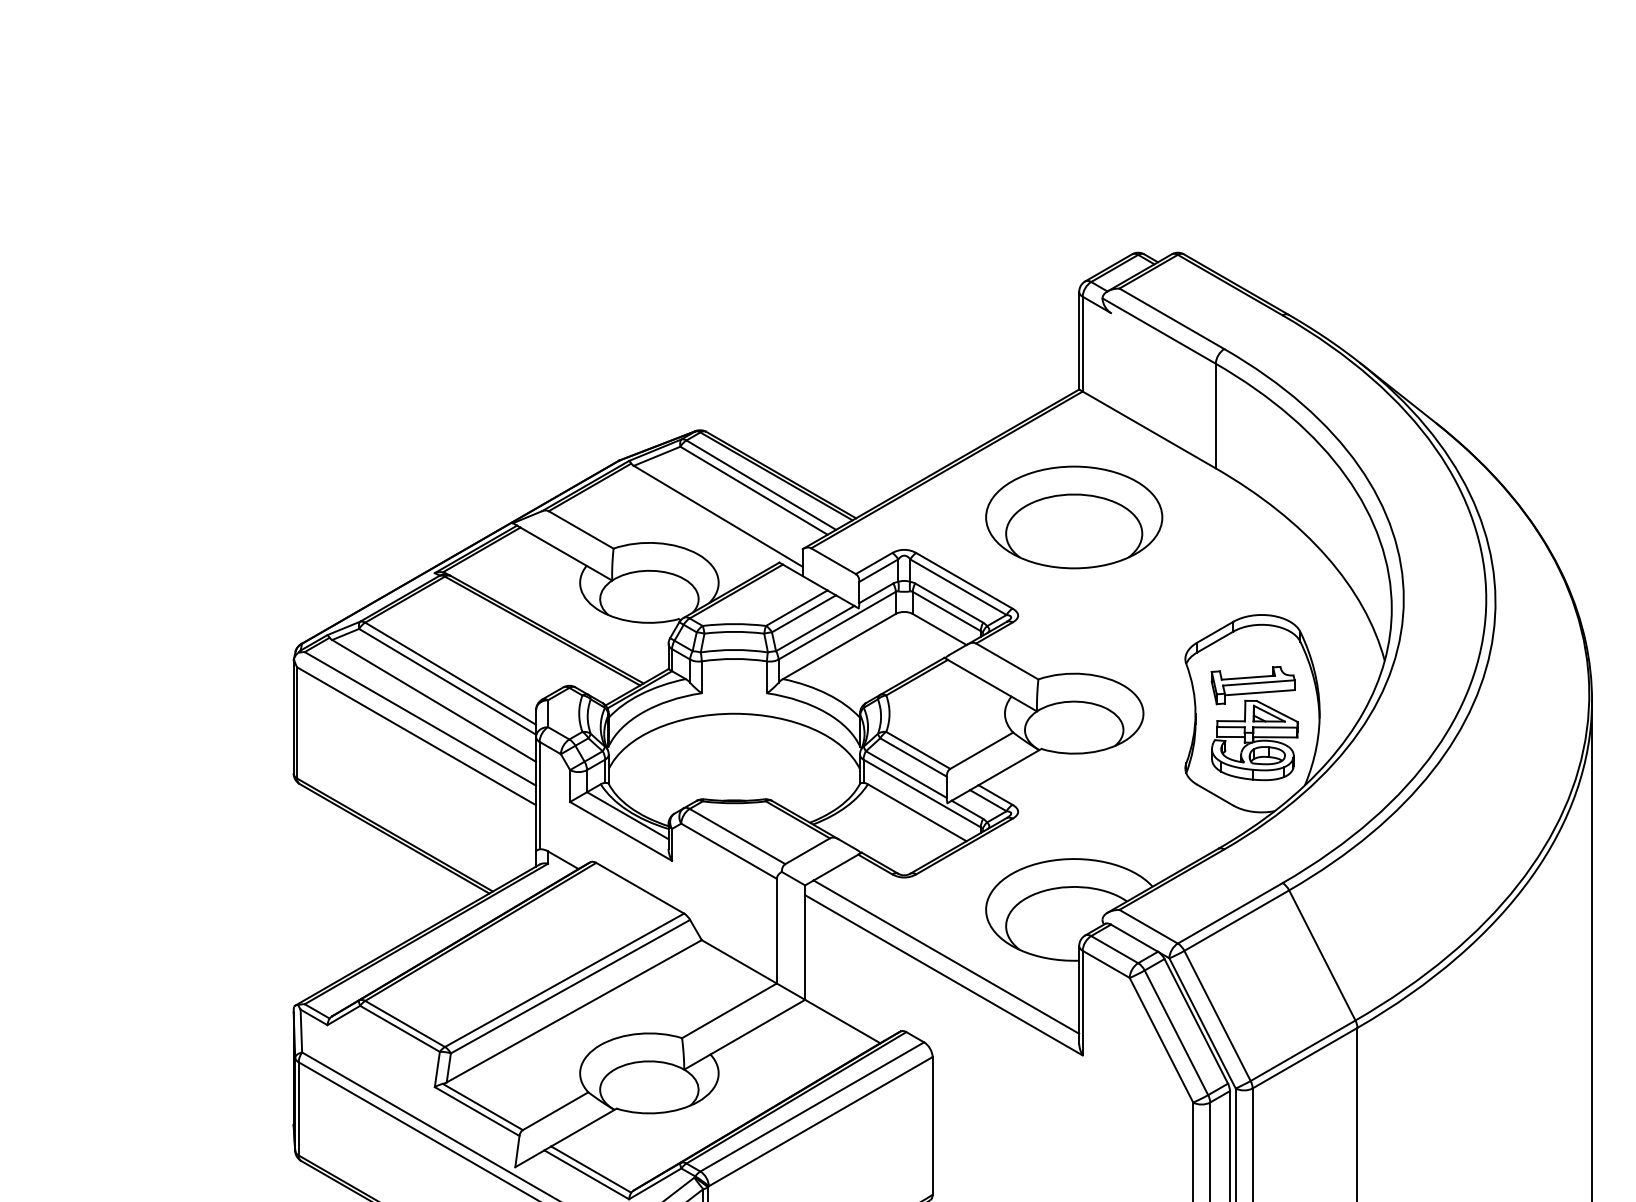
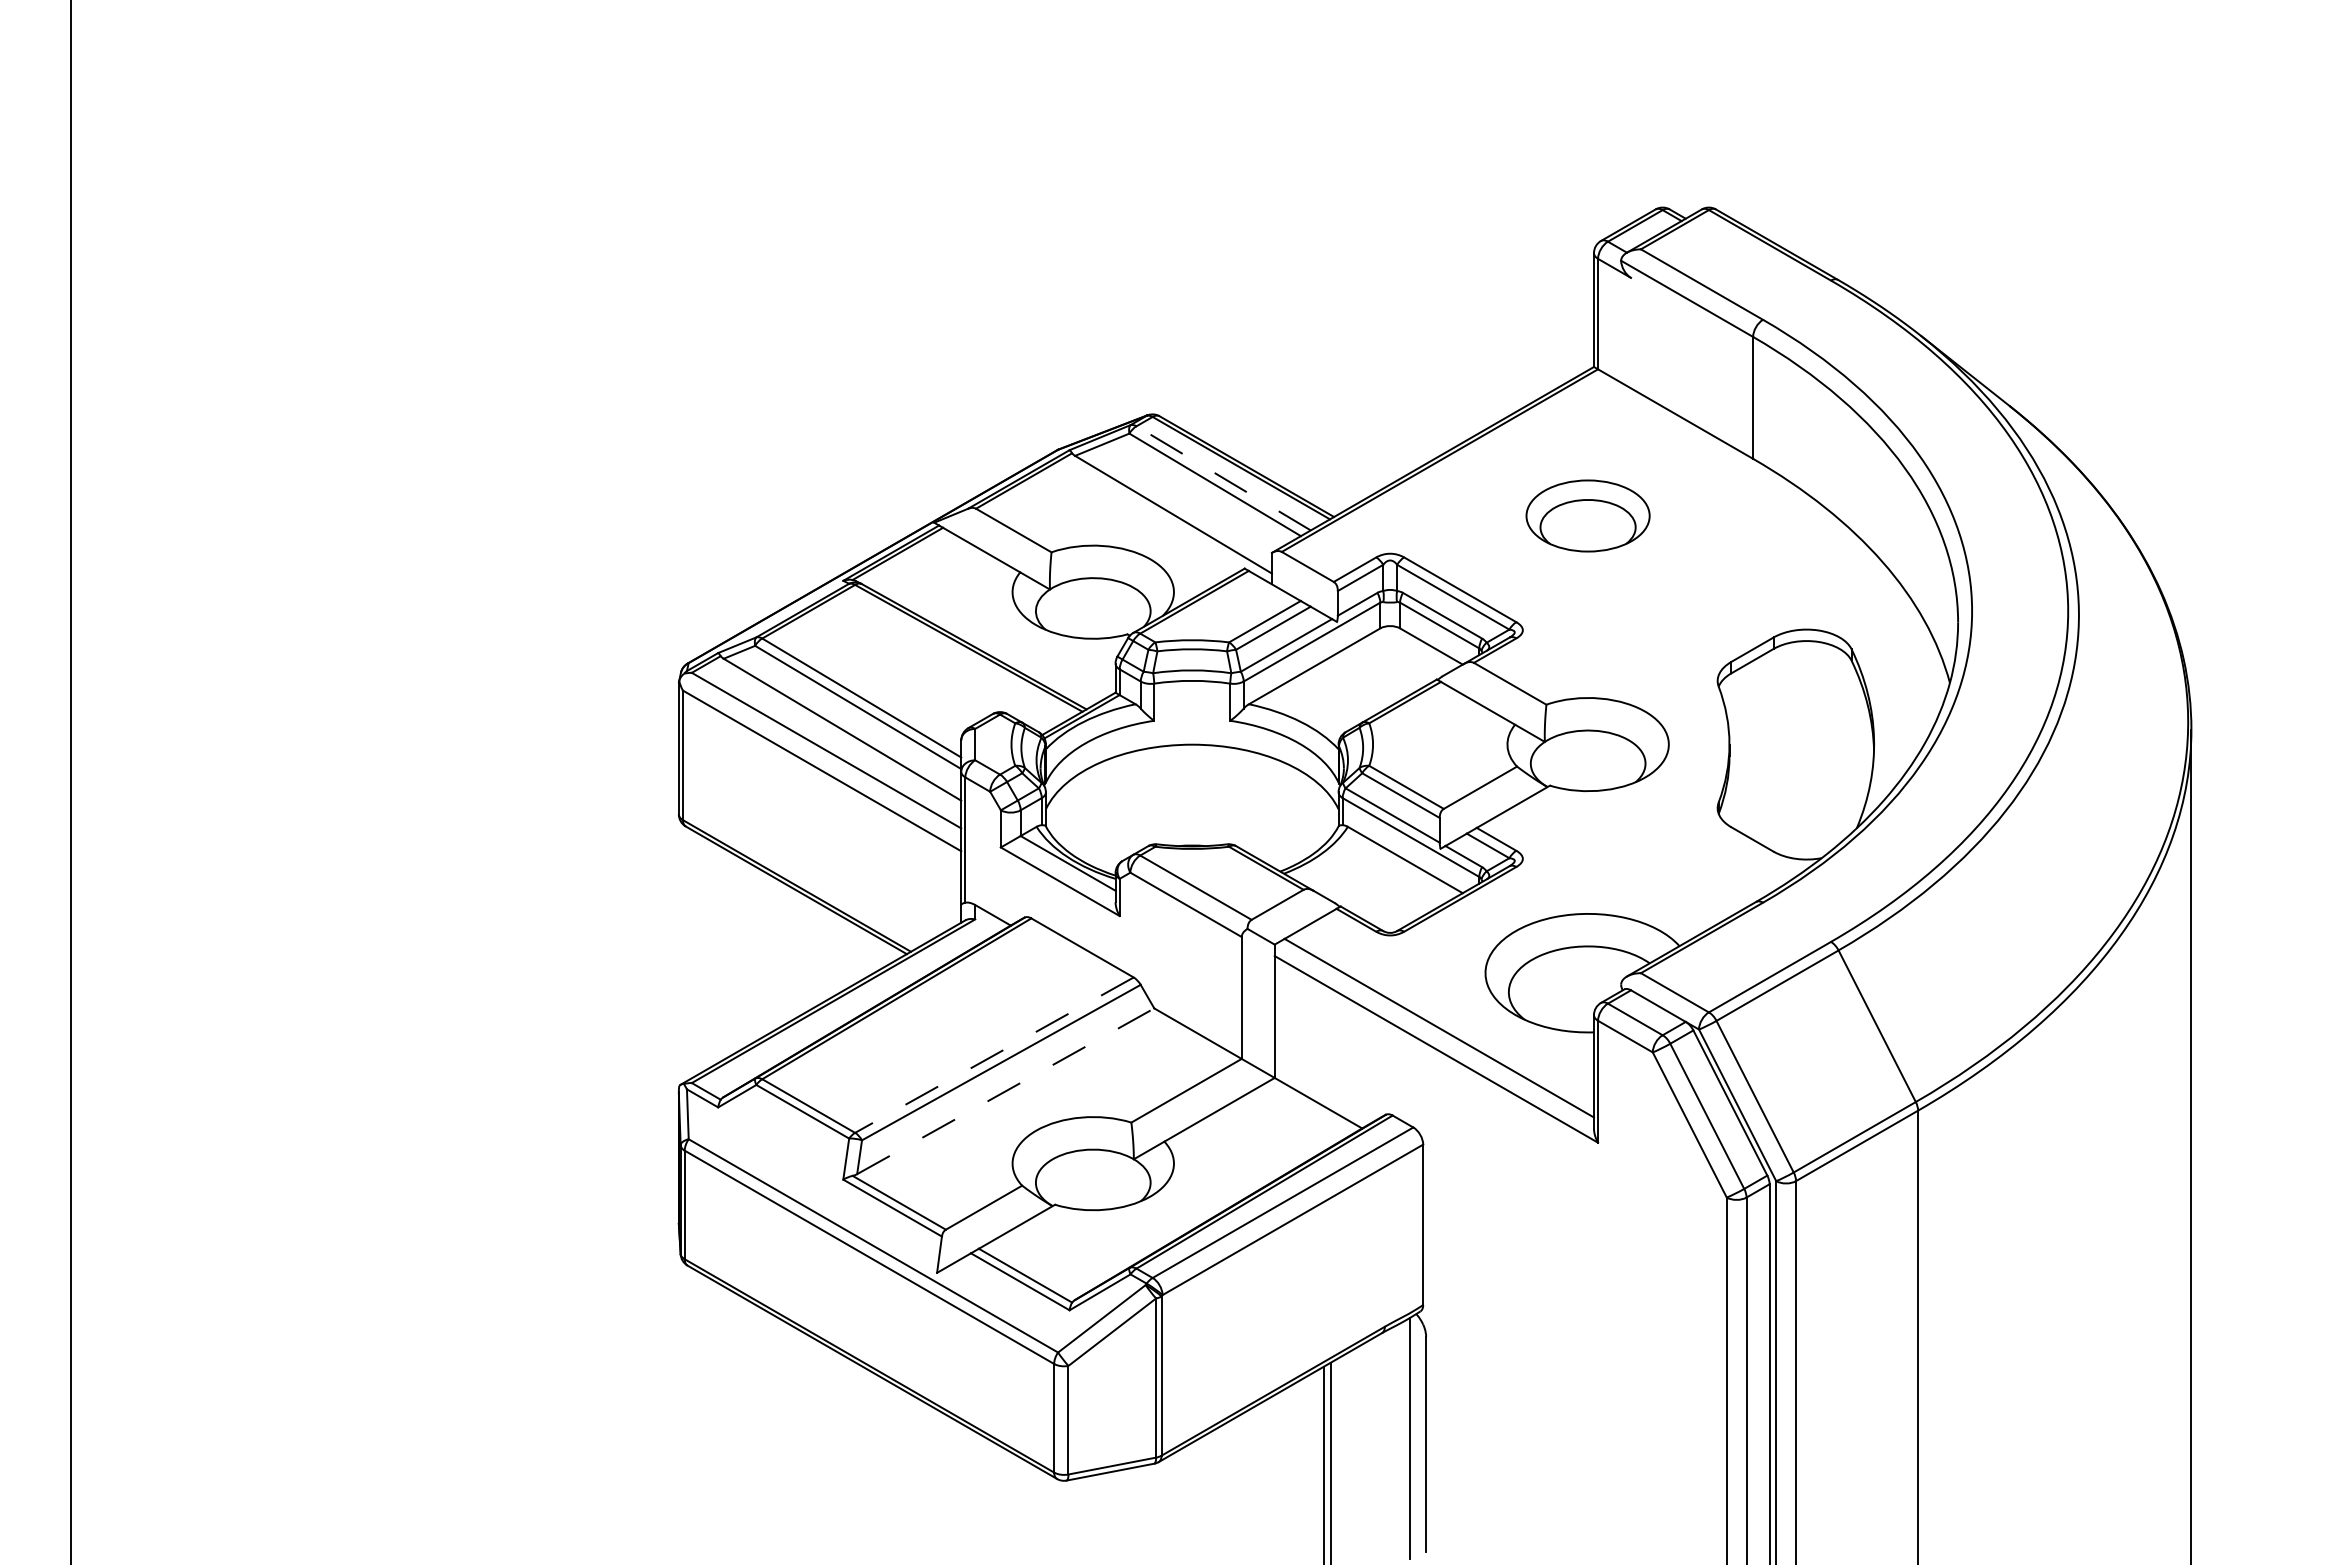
line: (761, 485) -> (1223, 478), solid -> dashed
part: (1073, 517) -> (1587, 515), size x0.6
part: (1254, 723) -> (1798, 755), removed
line: (563, 980) -> (993, 1055), solid -> dashed
line: (574, 1011) -> (1006, 1091), solid -> dashed

